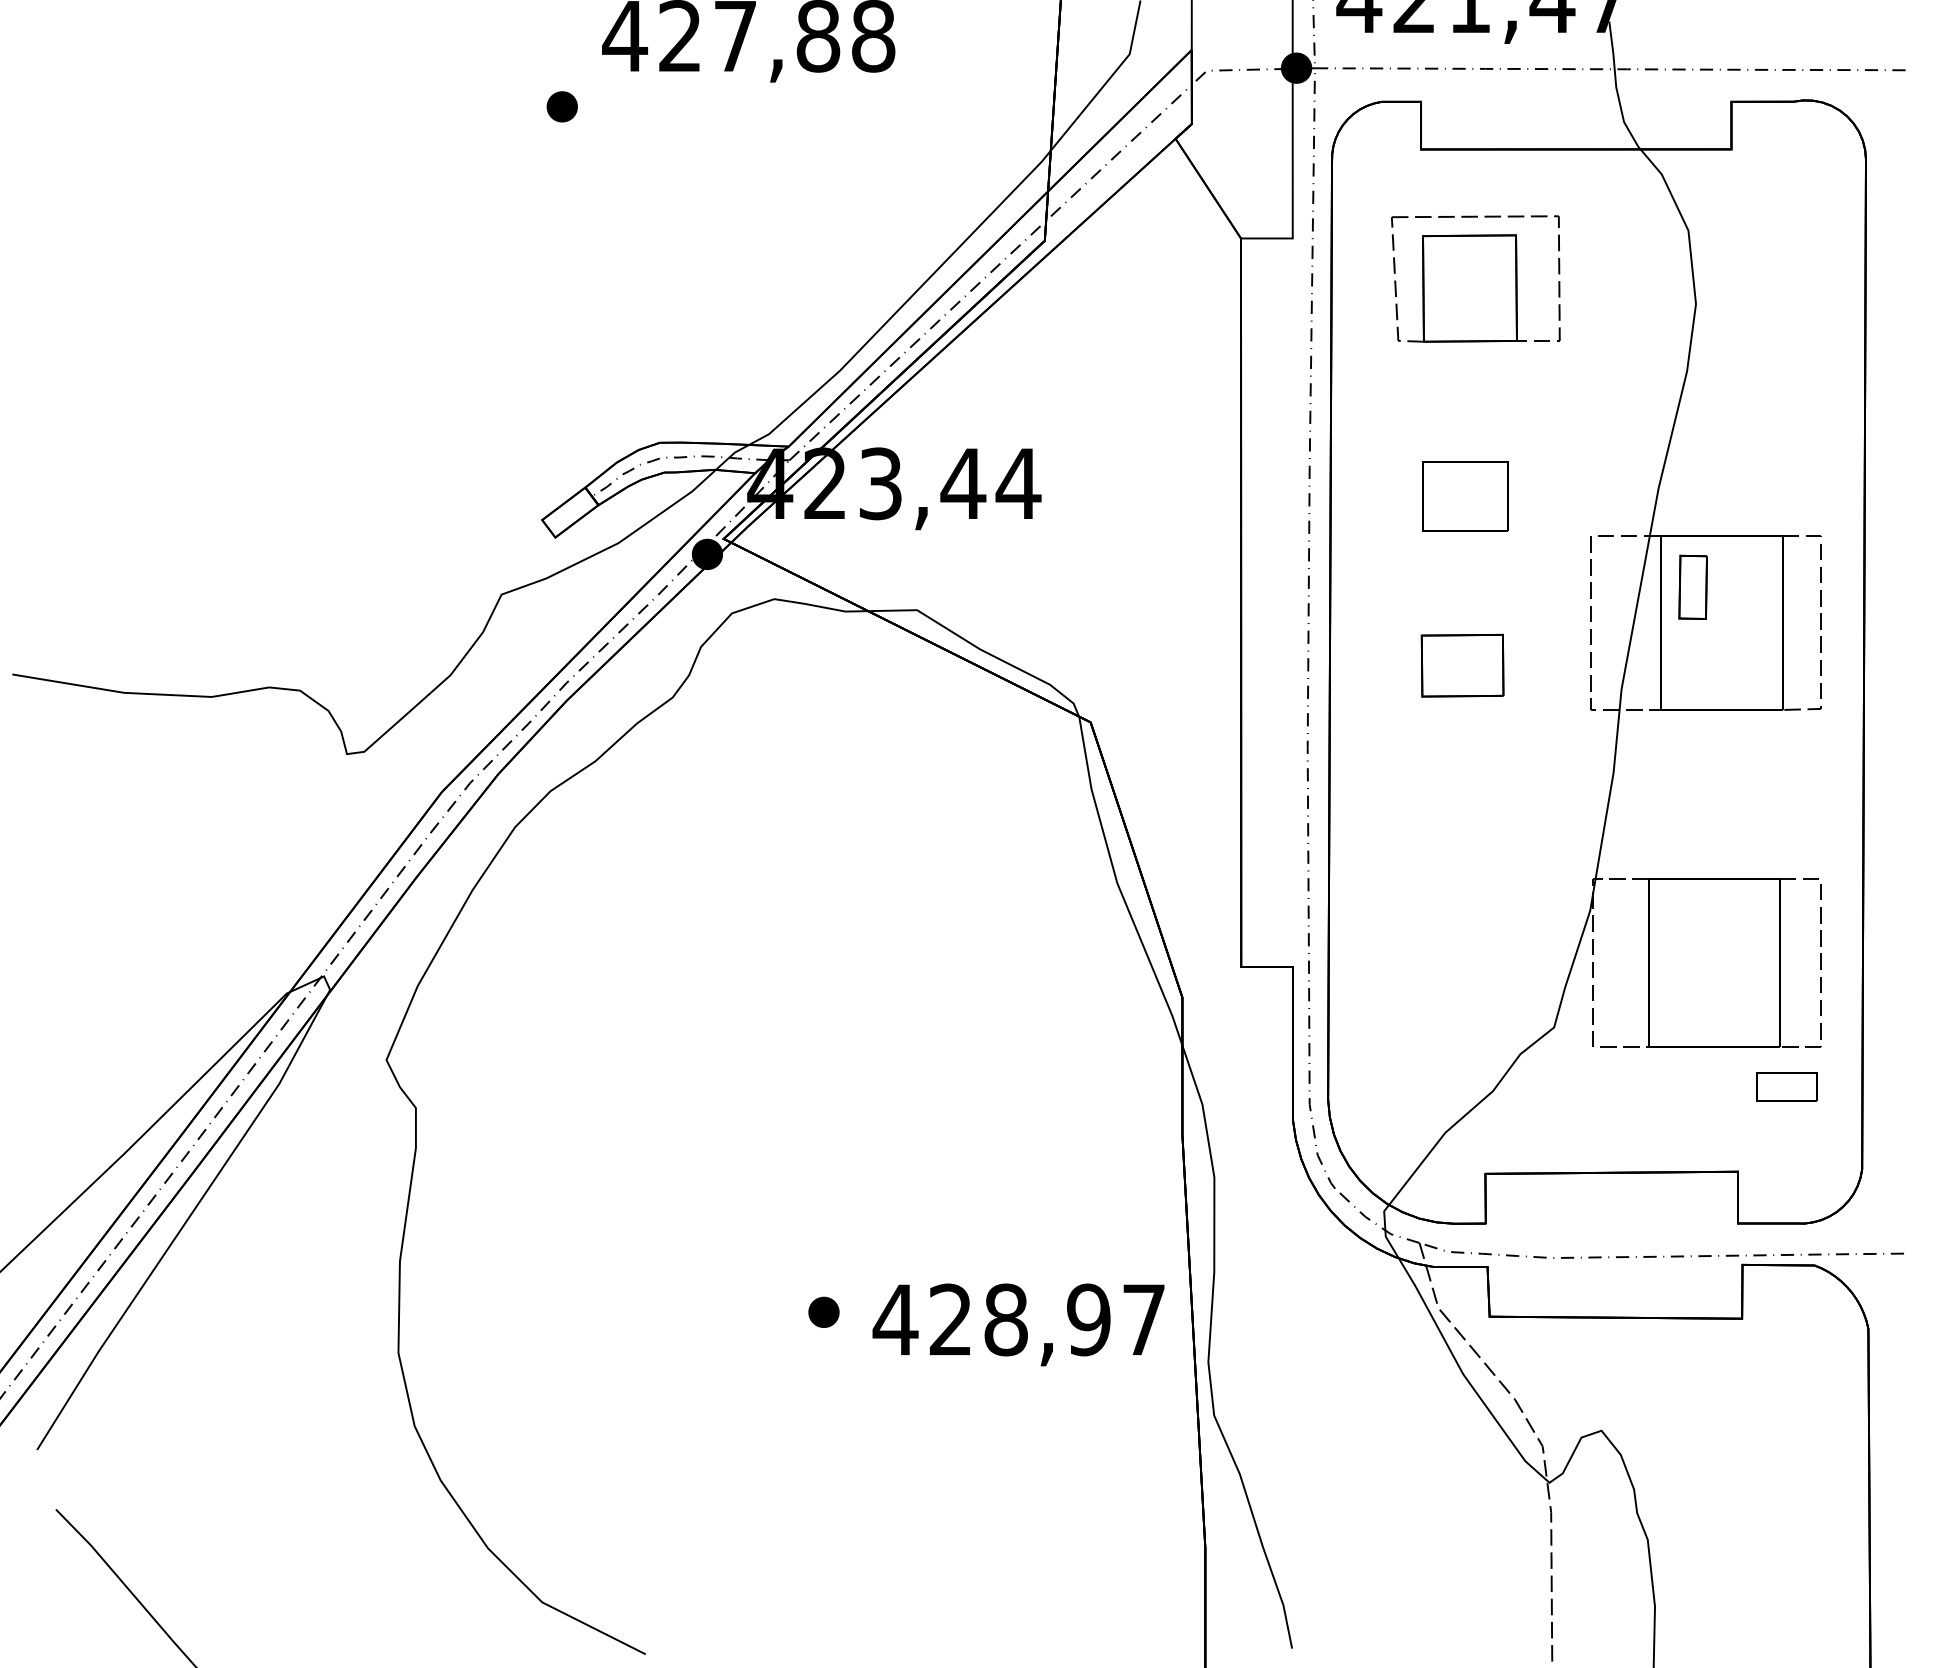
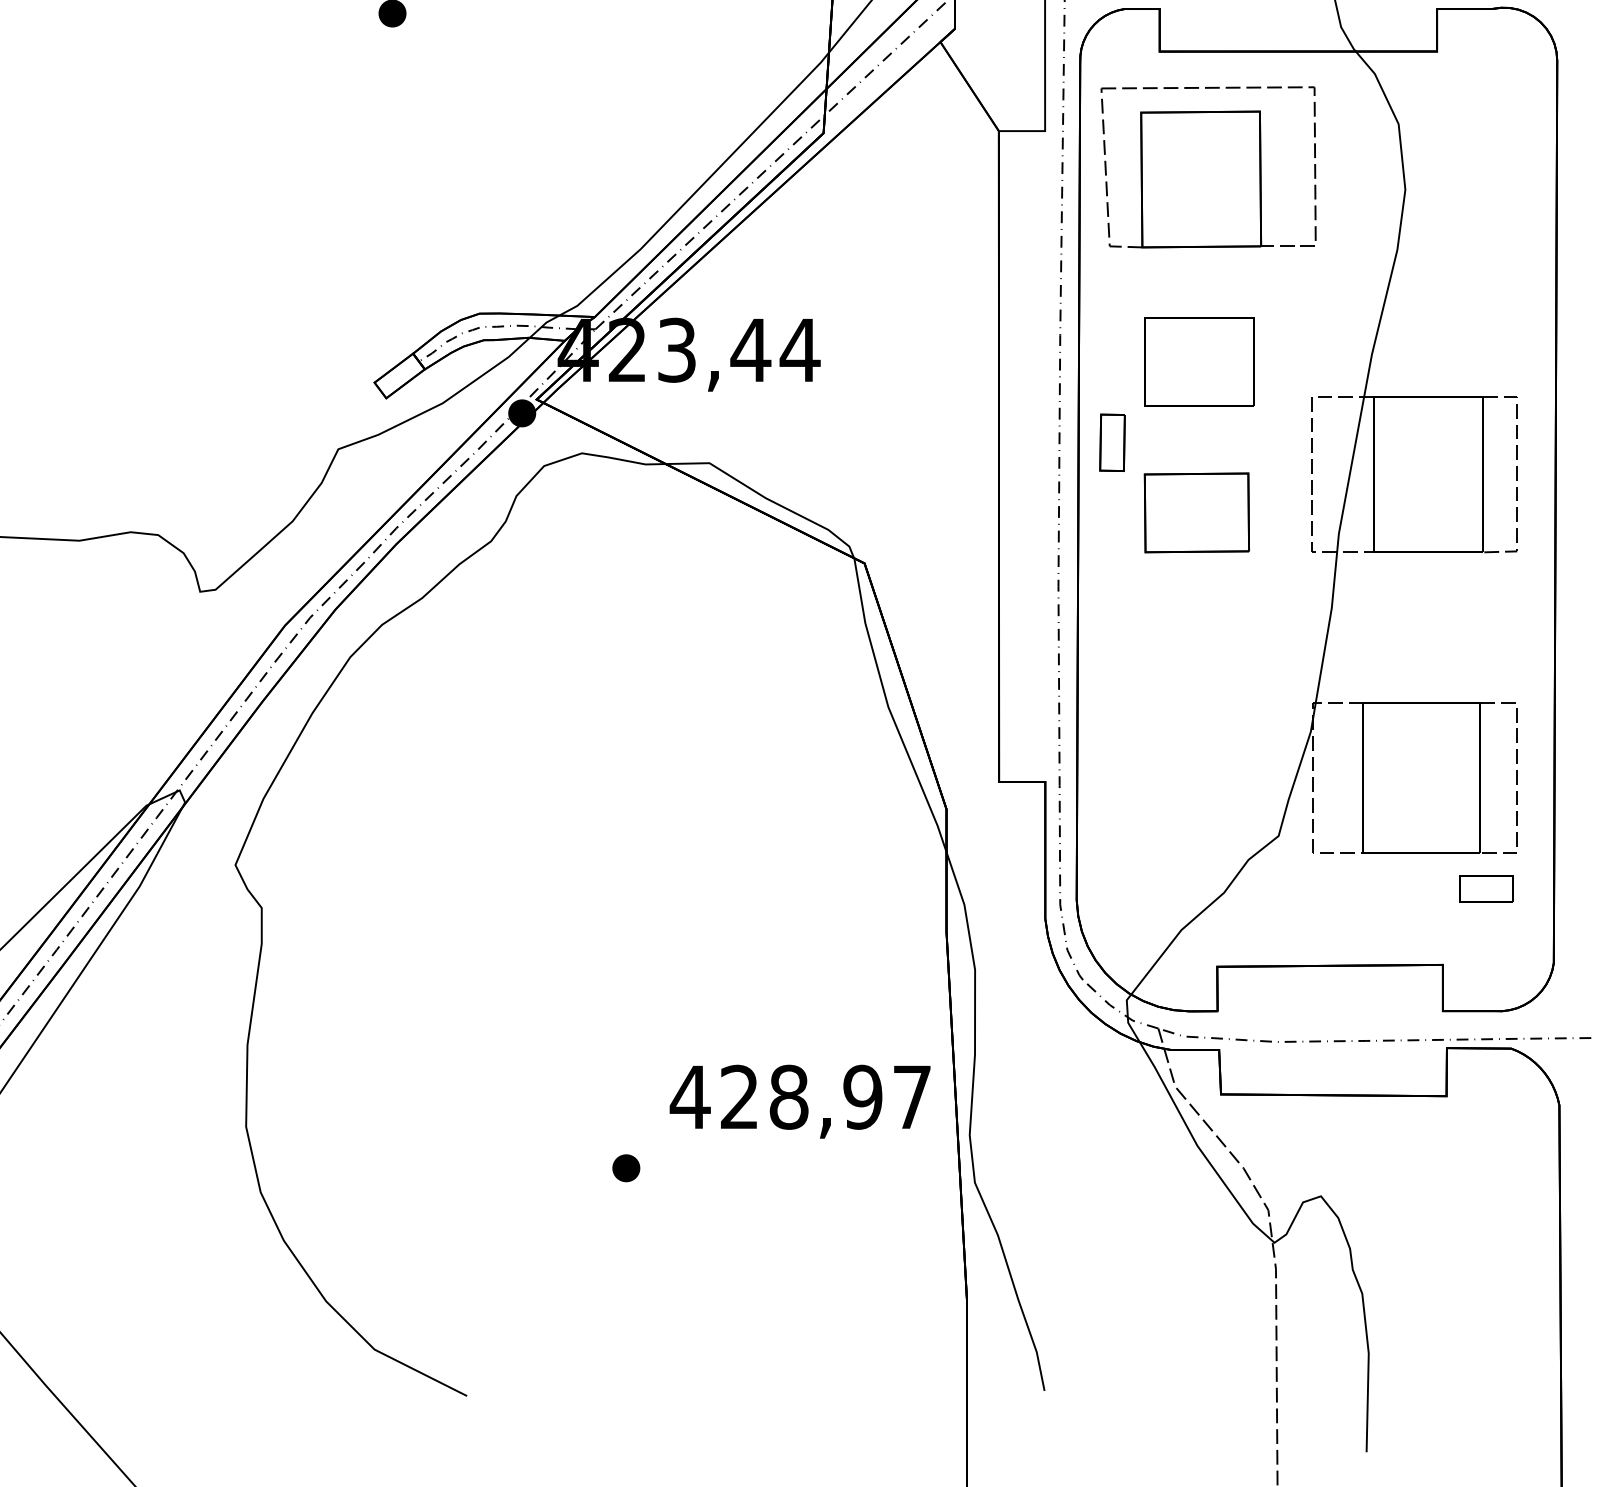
part: (1475, 278) -> (1208, 166), size x1.43
part: (1465, 496) -> (1199, 361), size x1.43
part: (1692, 586) -> (1111, 442), moved
part: (1462, 665) -> (1196, 512), size x1.43
part: (823, 1311) -> (625, 1167), moved

